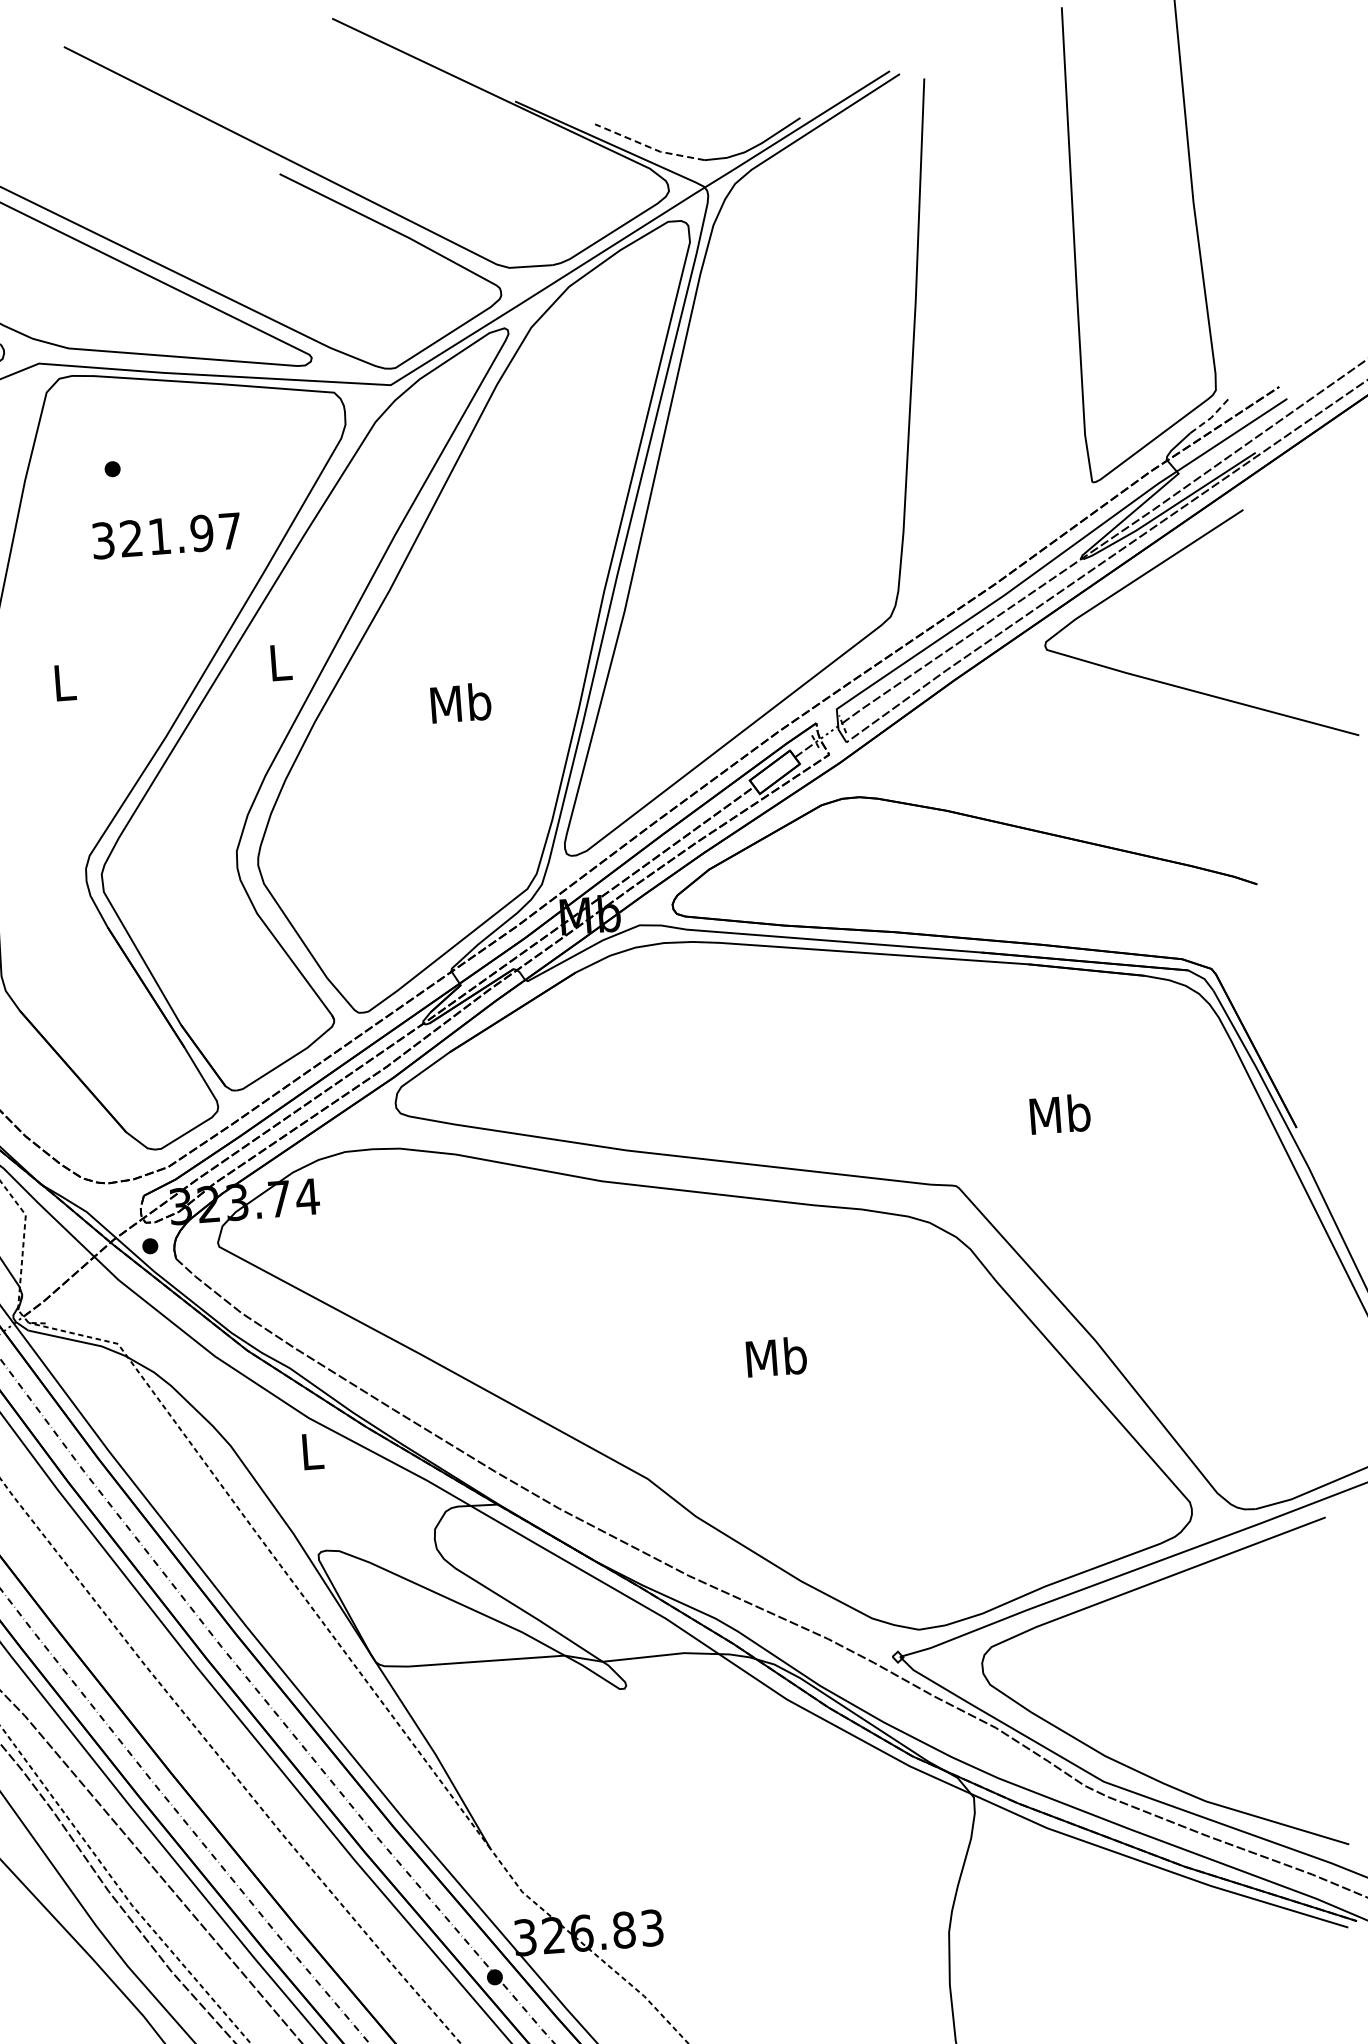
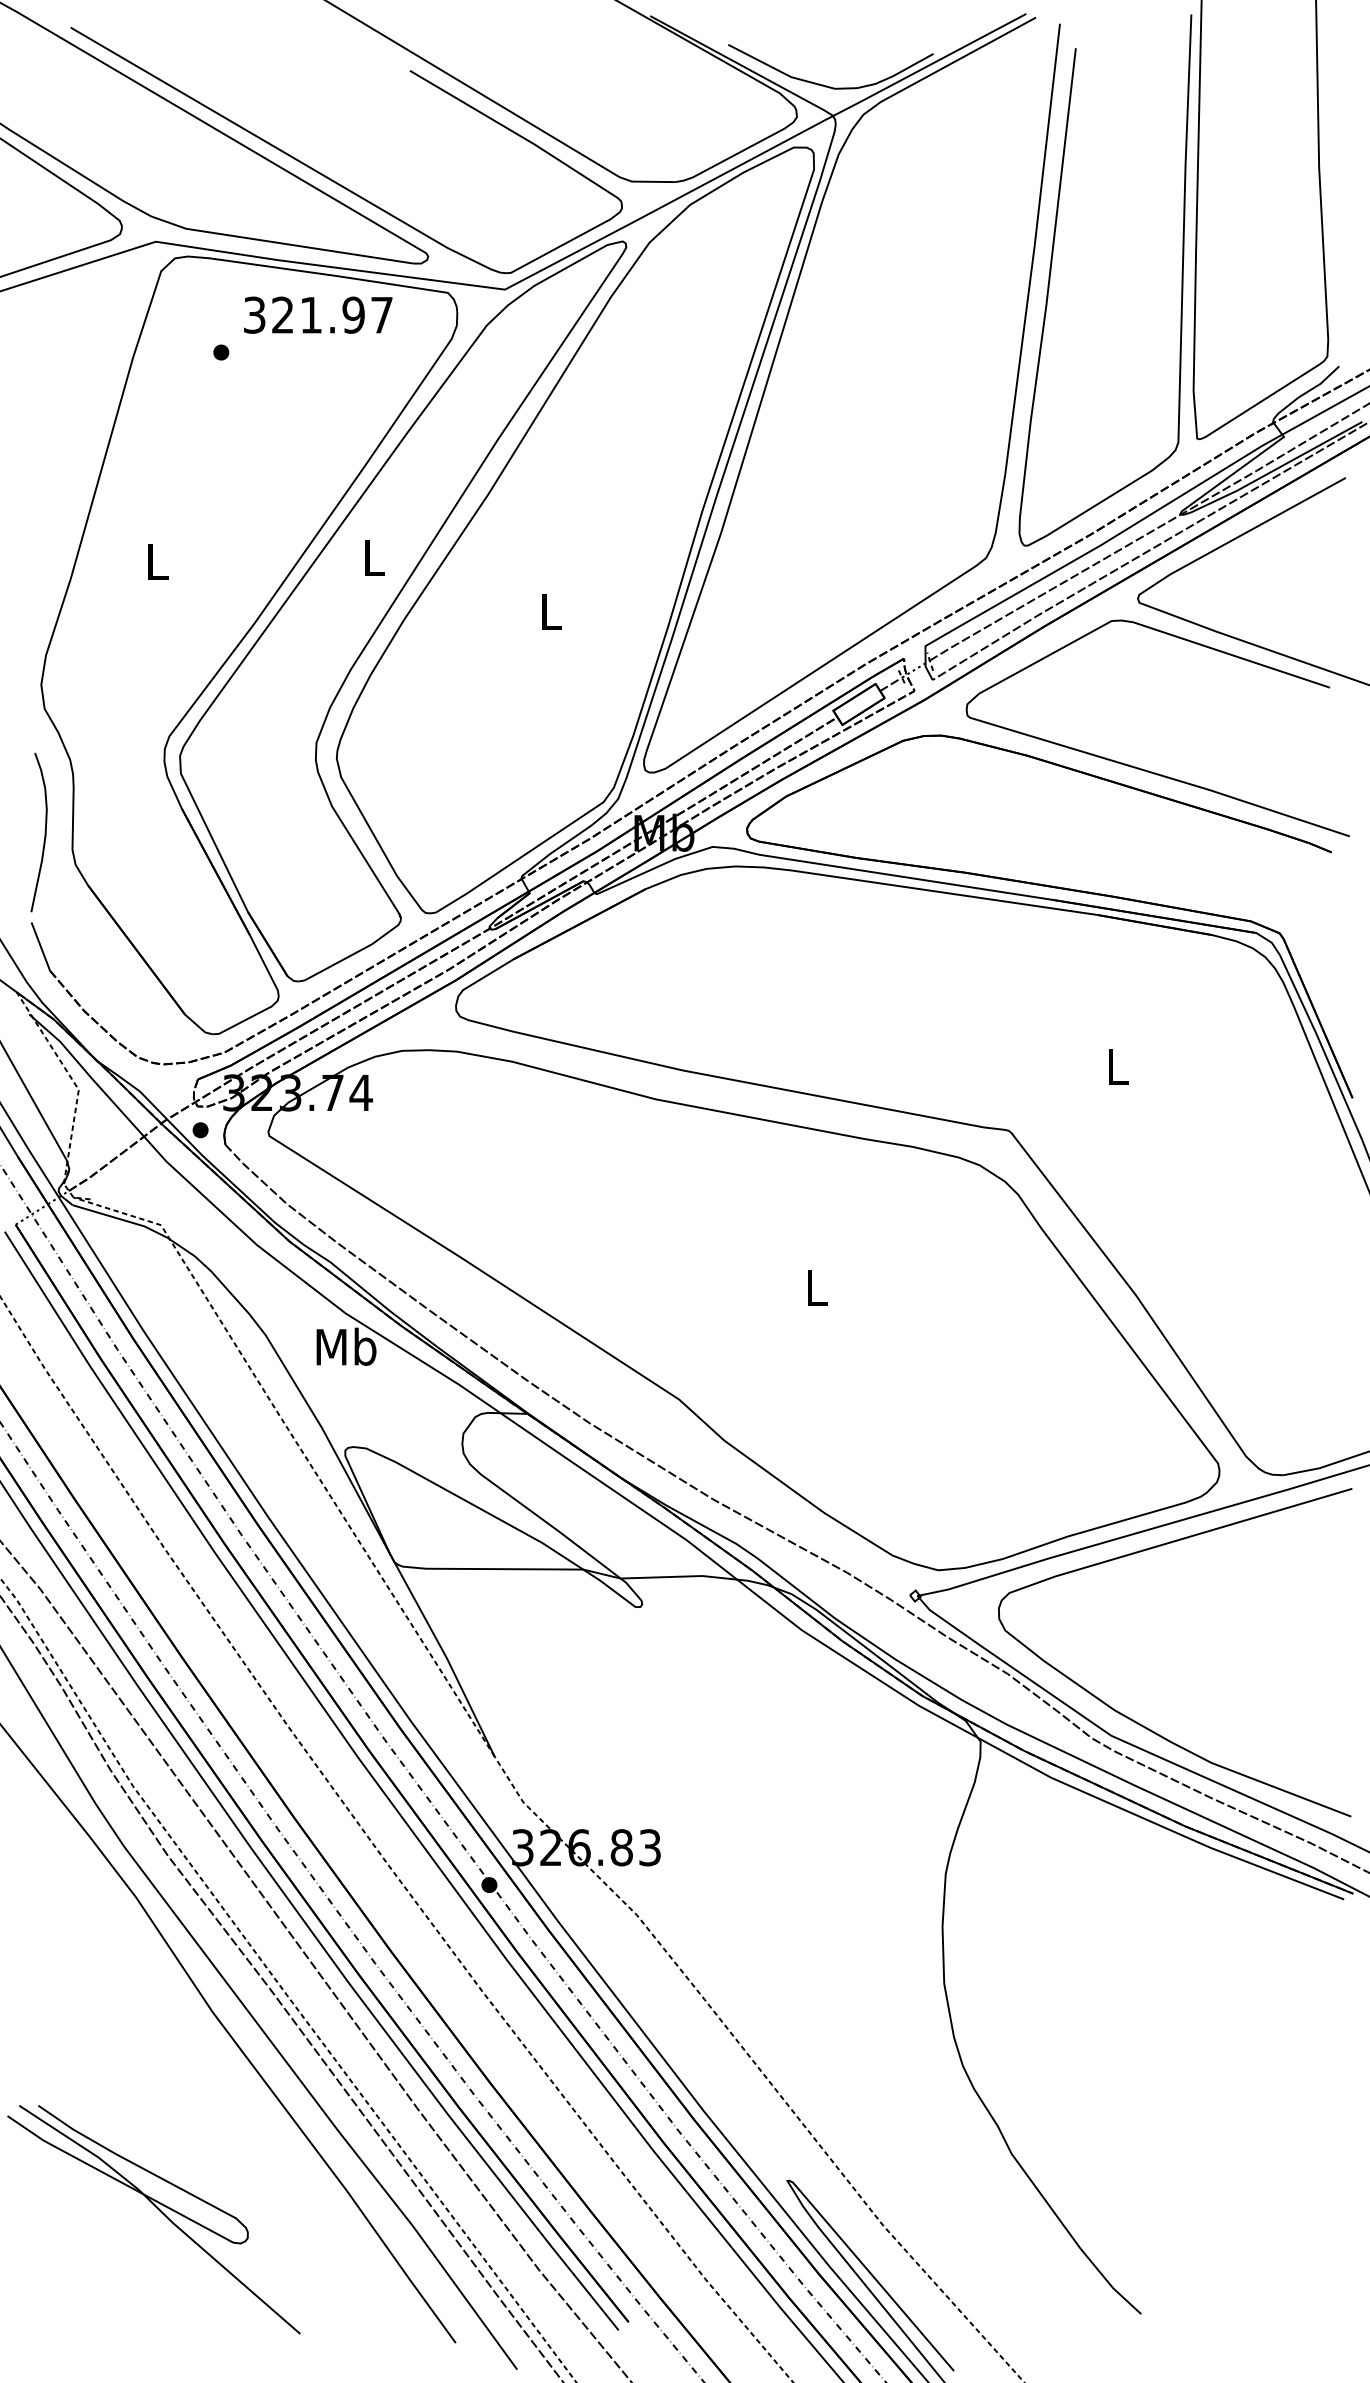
line: (649, 146) -> (780, 71), dashed -> solid
part: (934, 327) -> (1051, 272), added
line: (1211, 417) -> (1320, 383), dashed -> solid
text: (166, 535) -> (318, 314), moved
text: (461, 702) -> (551, 611), Mb -> L
curve: (1062, 814) -> (1142, 768), added
text: (1059, 1113) -> (1117, 1066), Mb -> L
text: (776, 1356) -> (816, 1287), Mb -> L
text: (311, 1450) -> (346, 1346), L -> Mb

